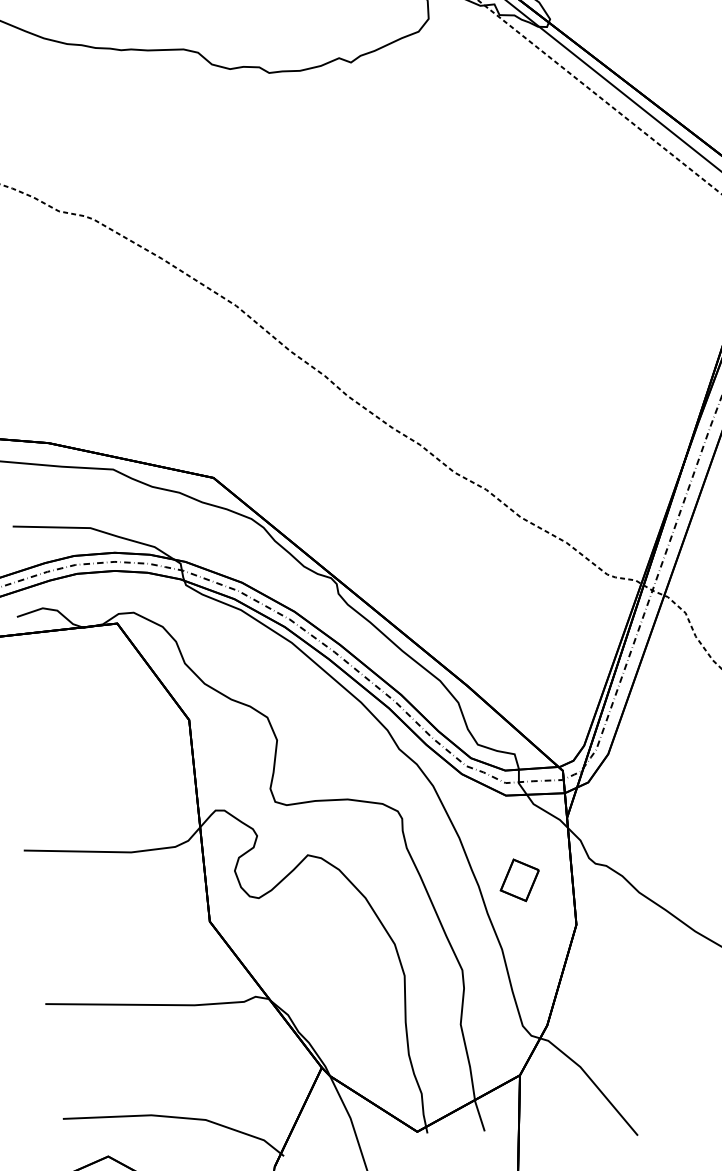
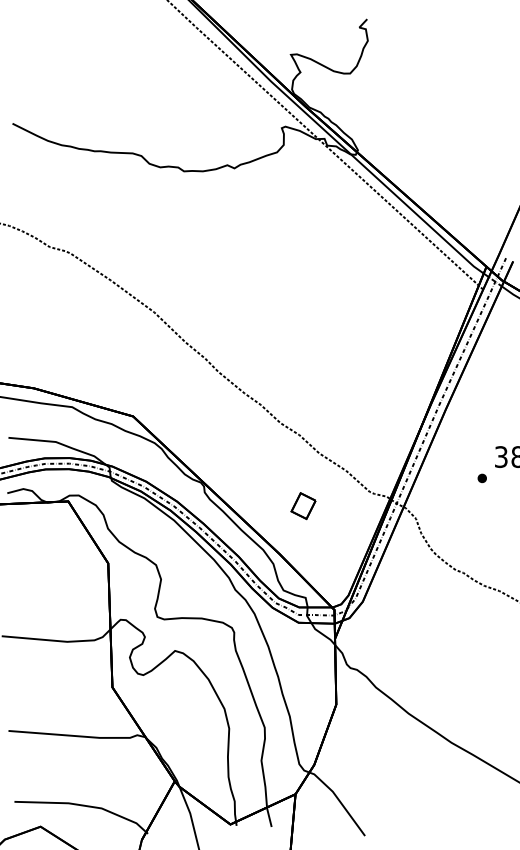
part: (519, 881) -> (303, 506), moved

